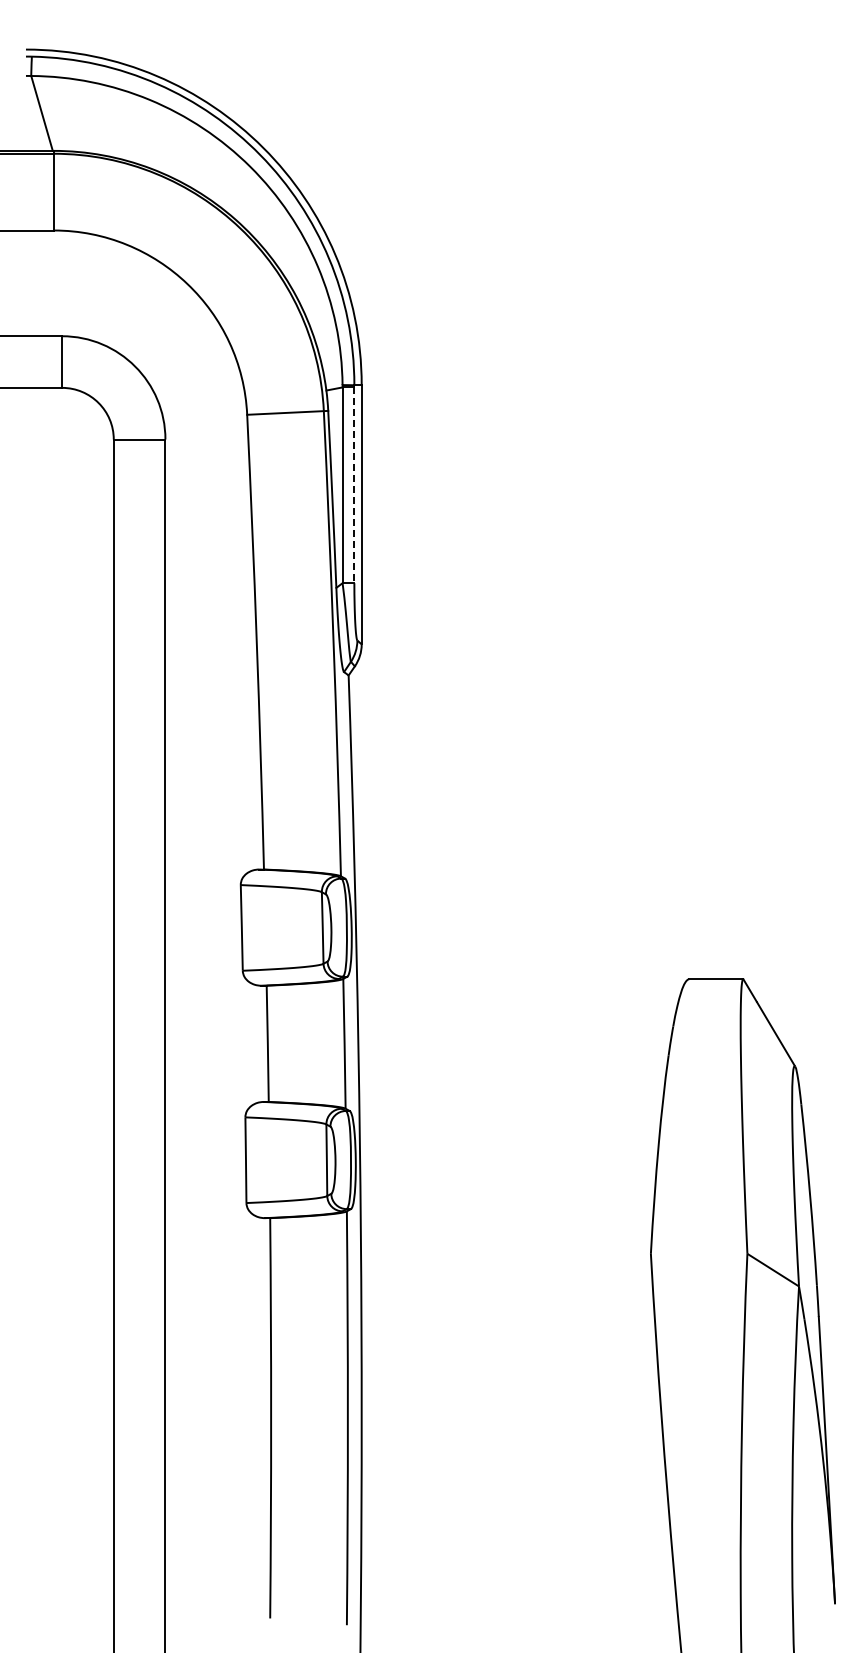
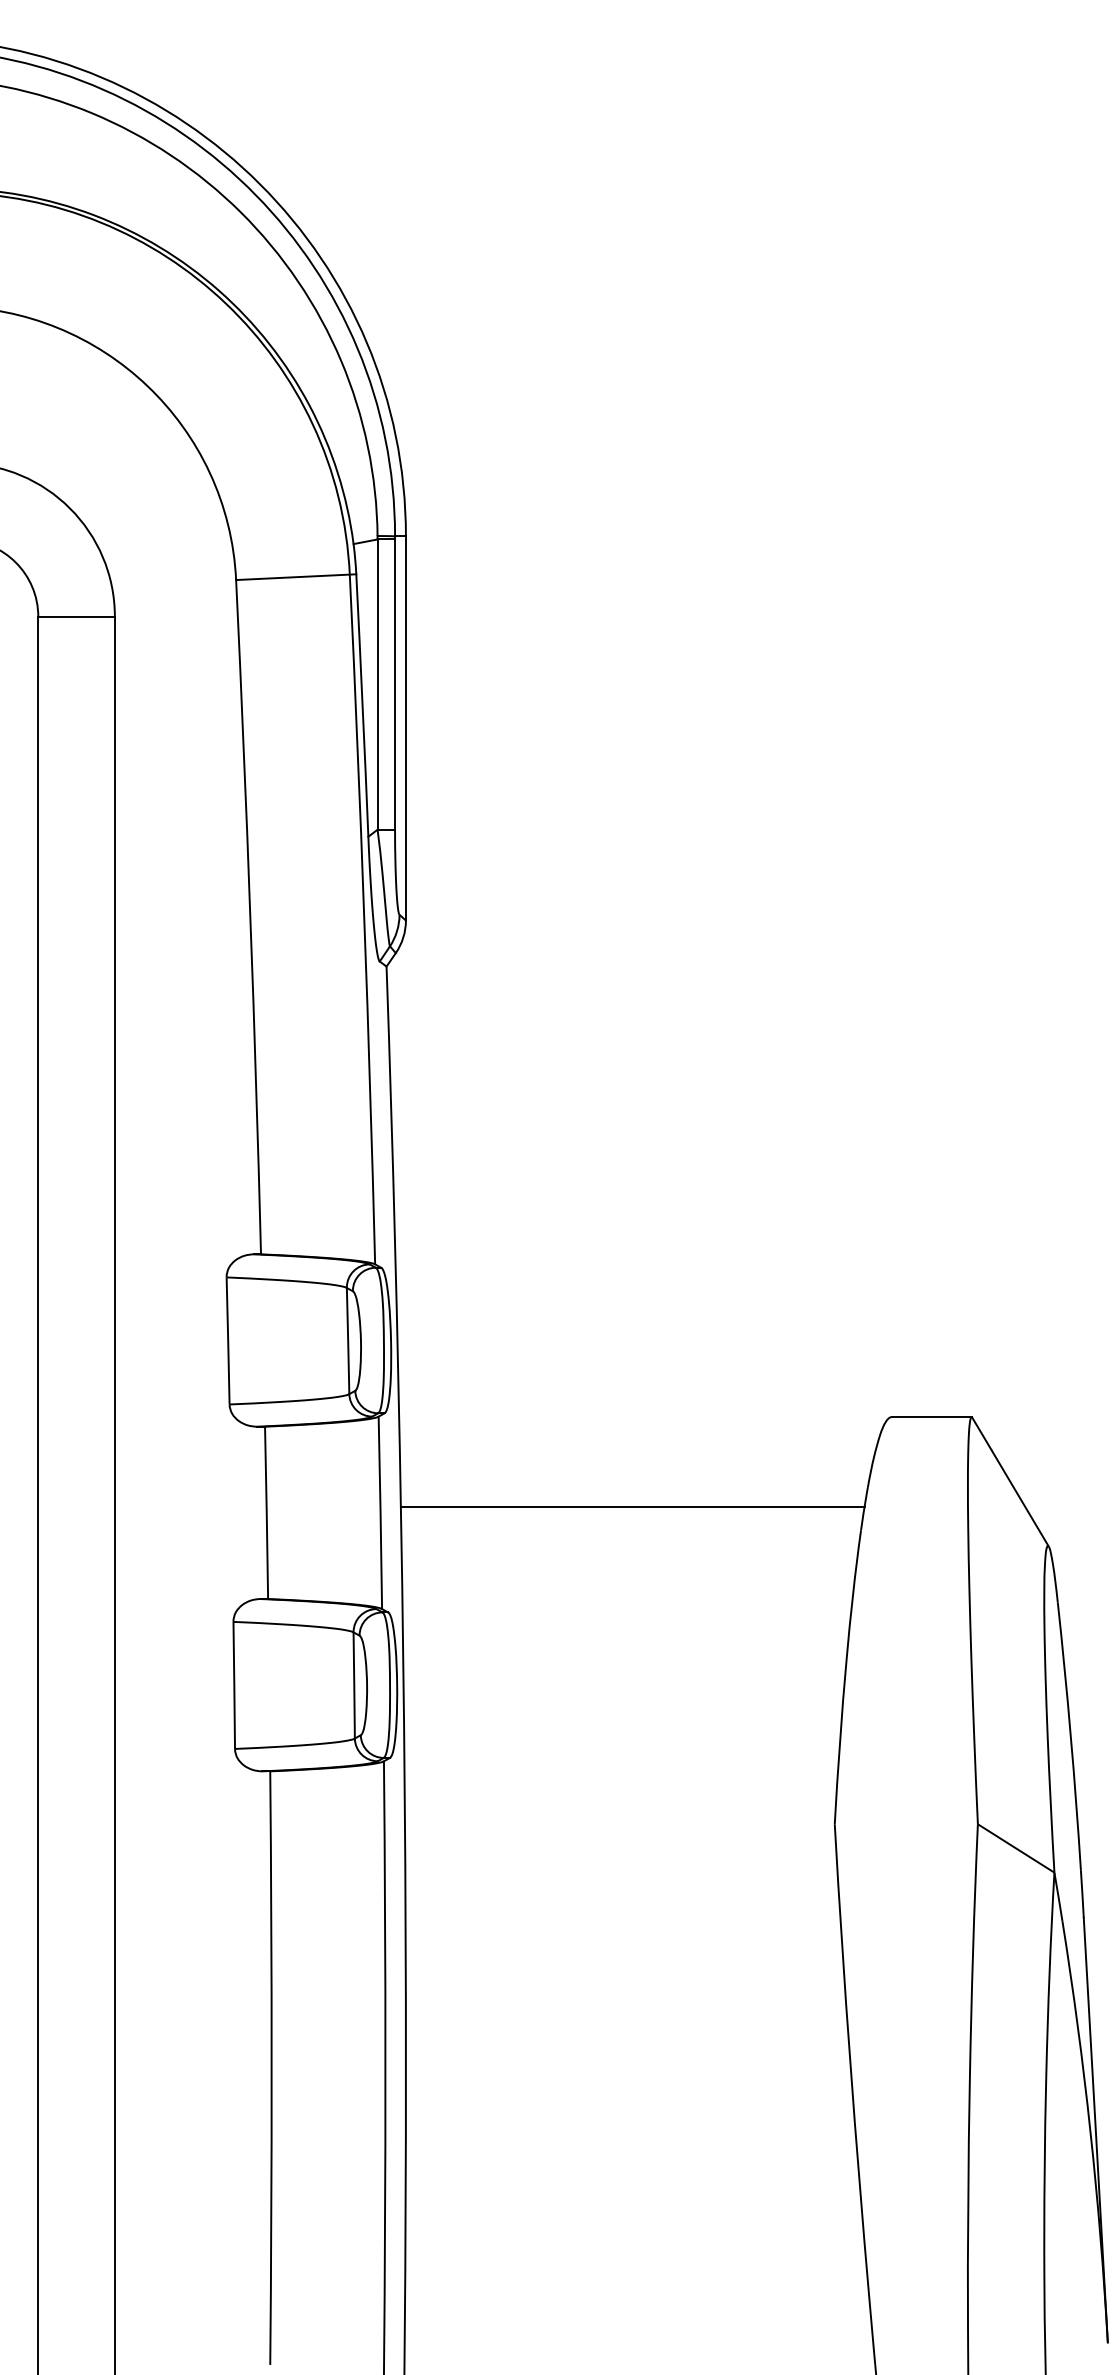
line: (354, 485) -> (395, 684), dashed -> solid
line: (514, 1039) -> (632, 1506), added

